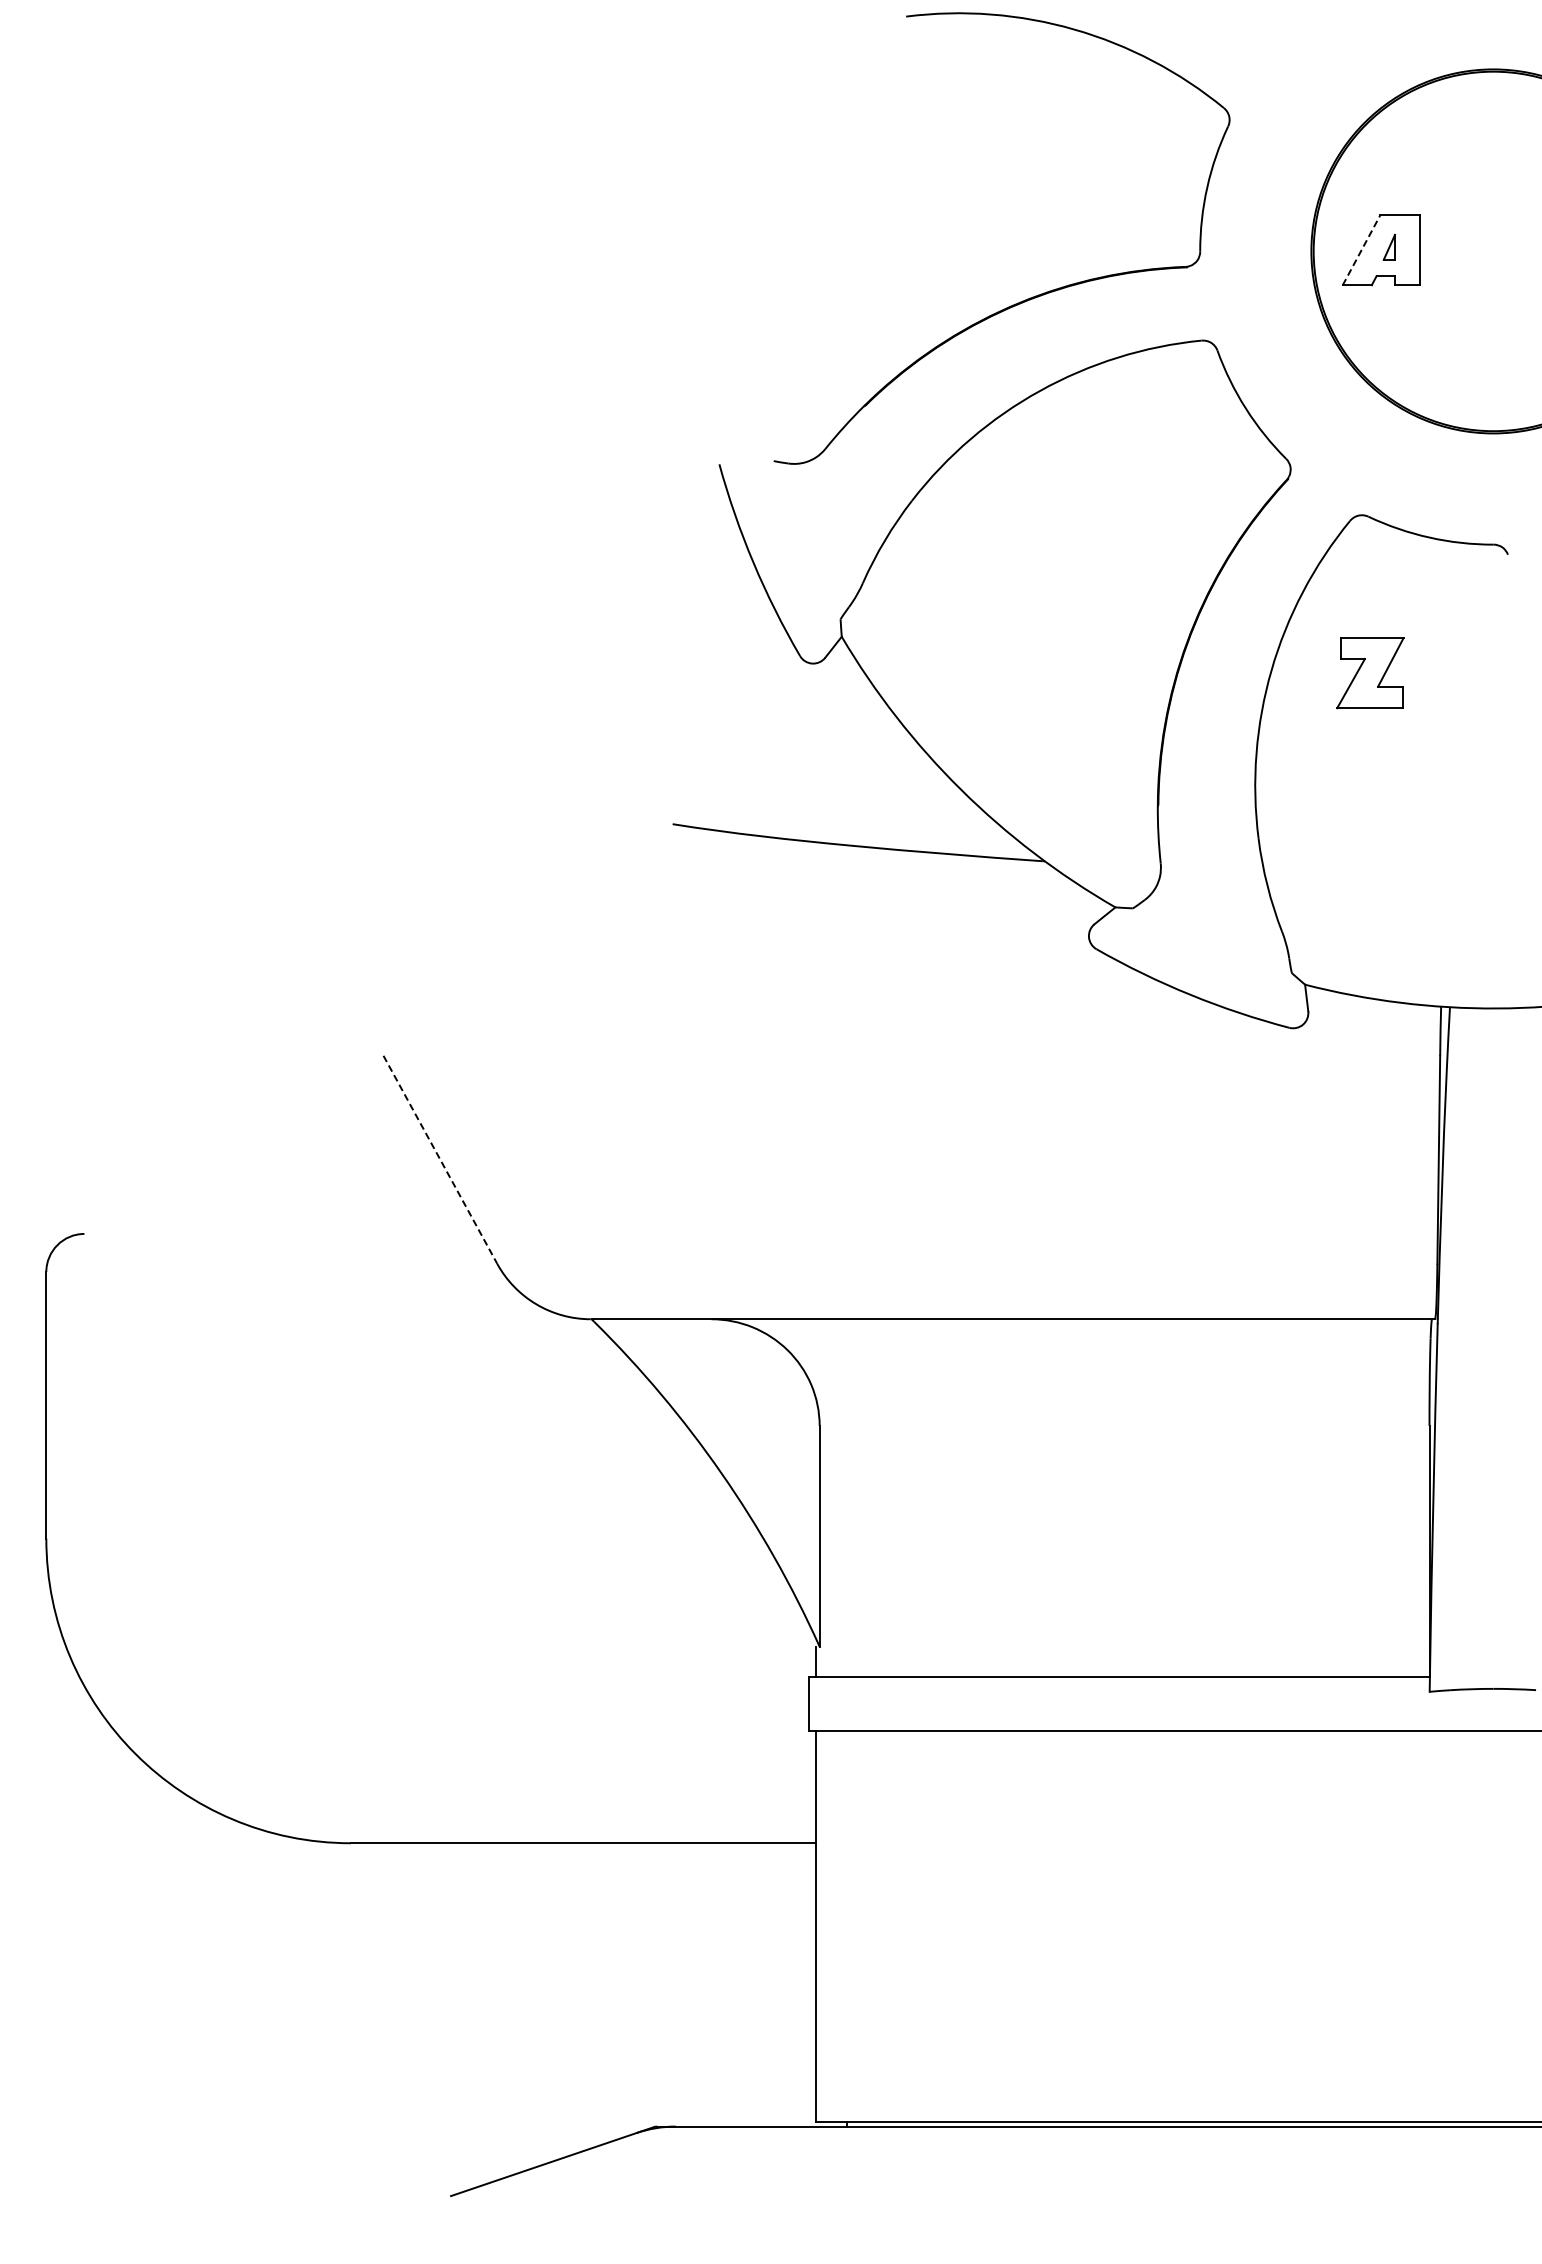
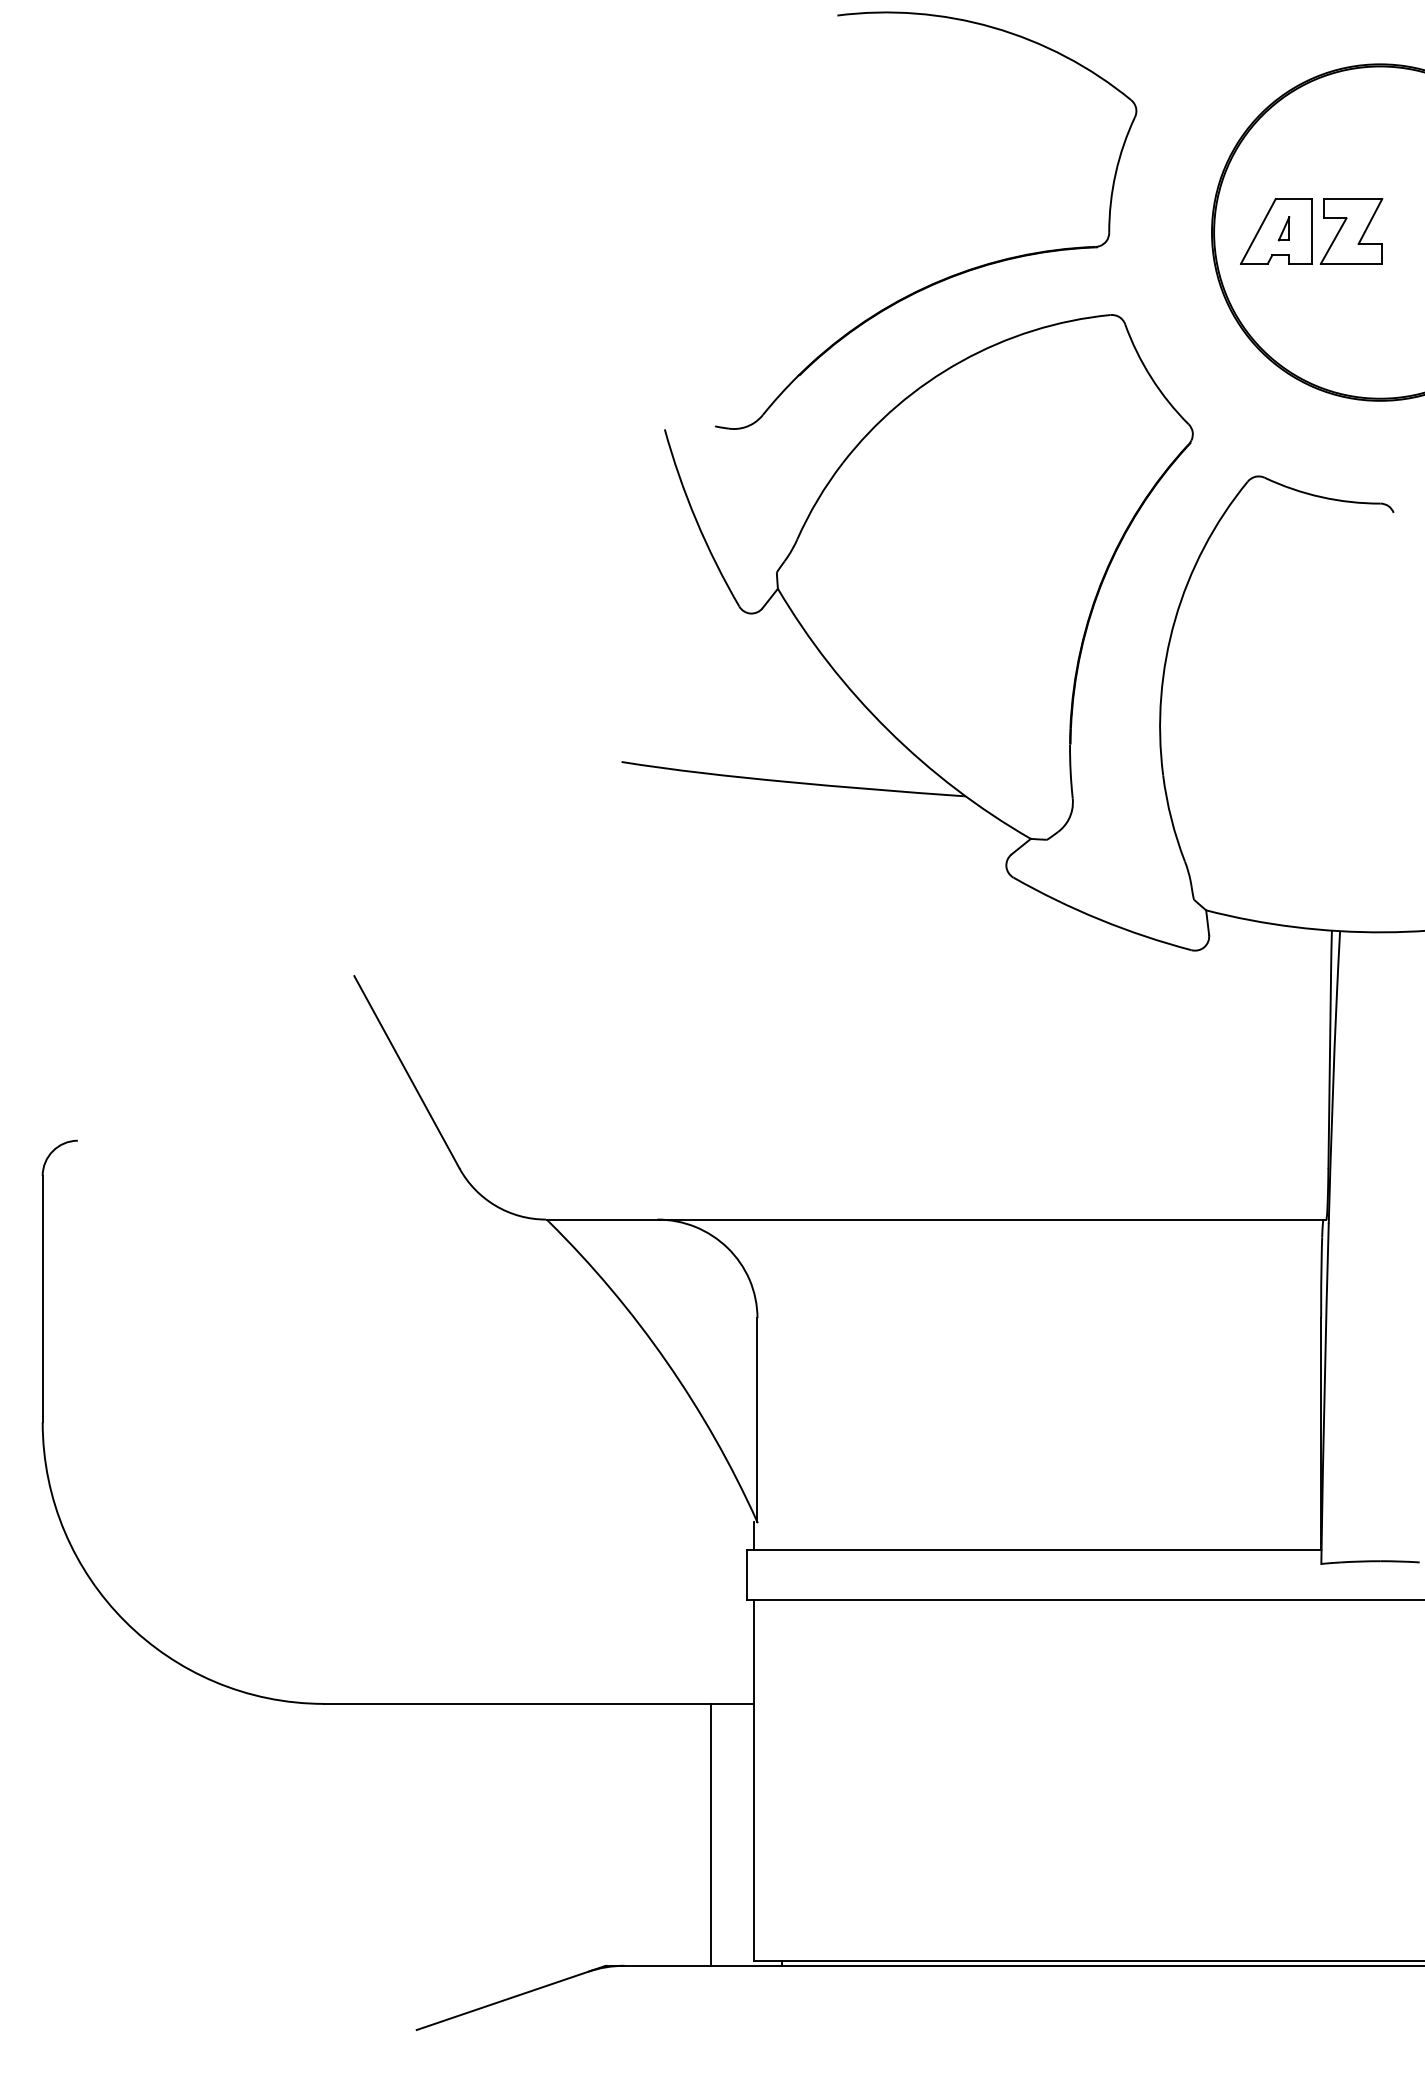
line: (1361, 250) -> (1258, 231), dashed -> solid
part: (1370, 673) -> (1351, 231), moved
line: (440, 1159) -> (407, 1071), dashed -> solid
line: (769, 1984) -> (711, 1834), added

